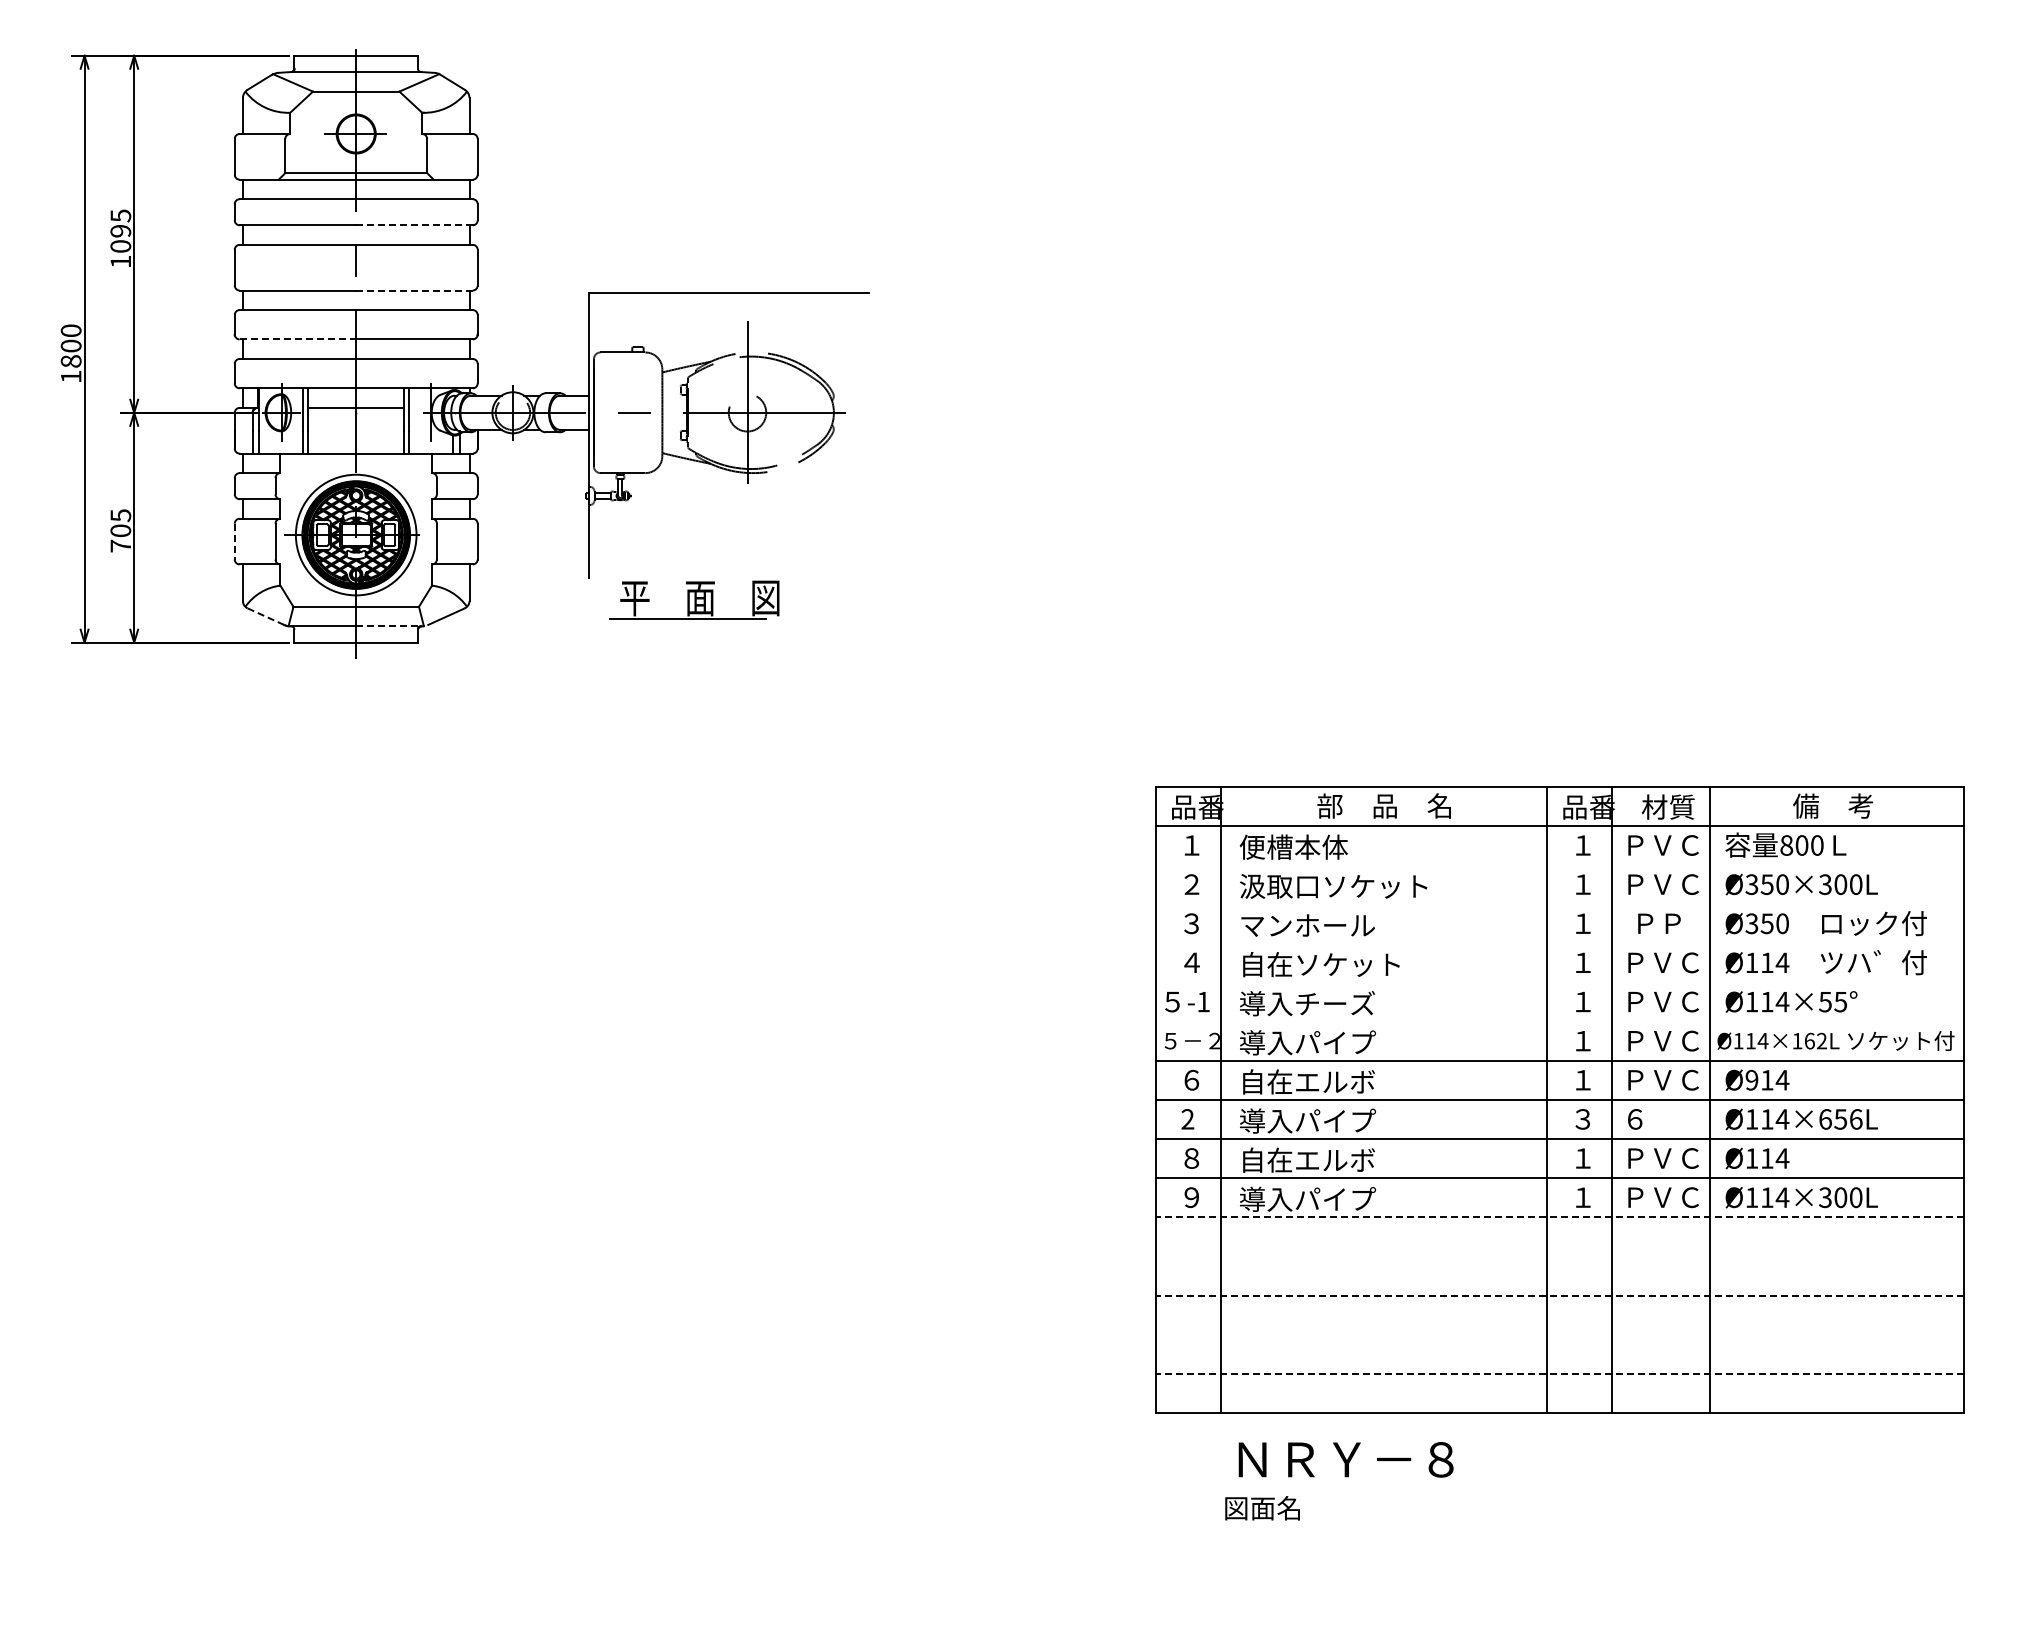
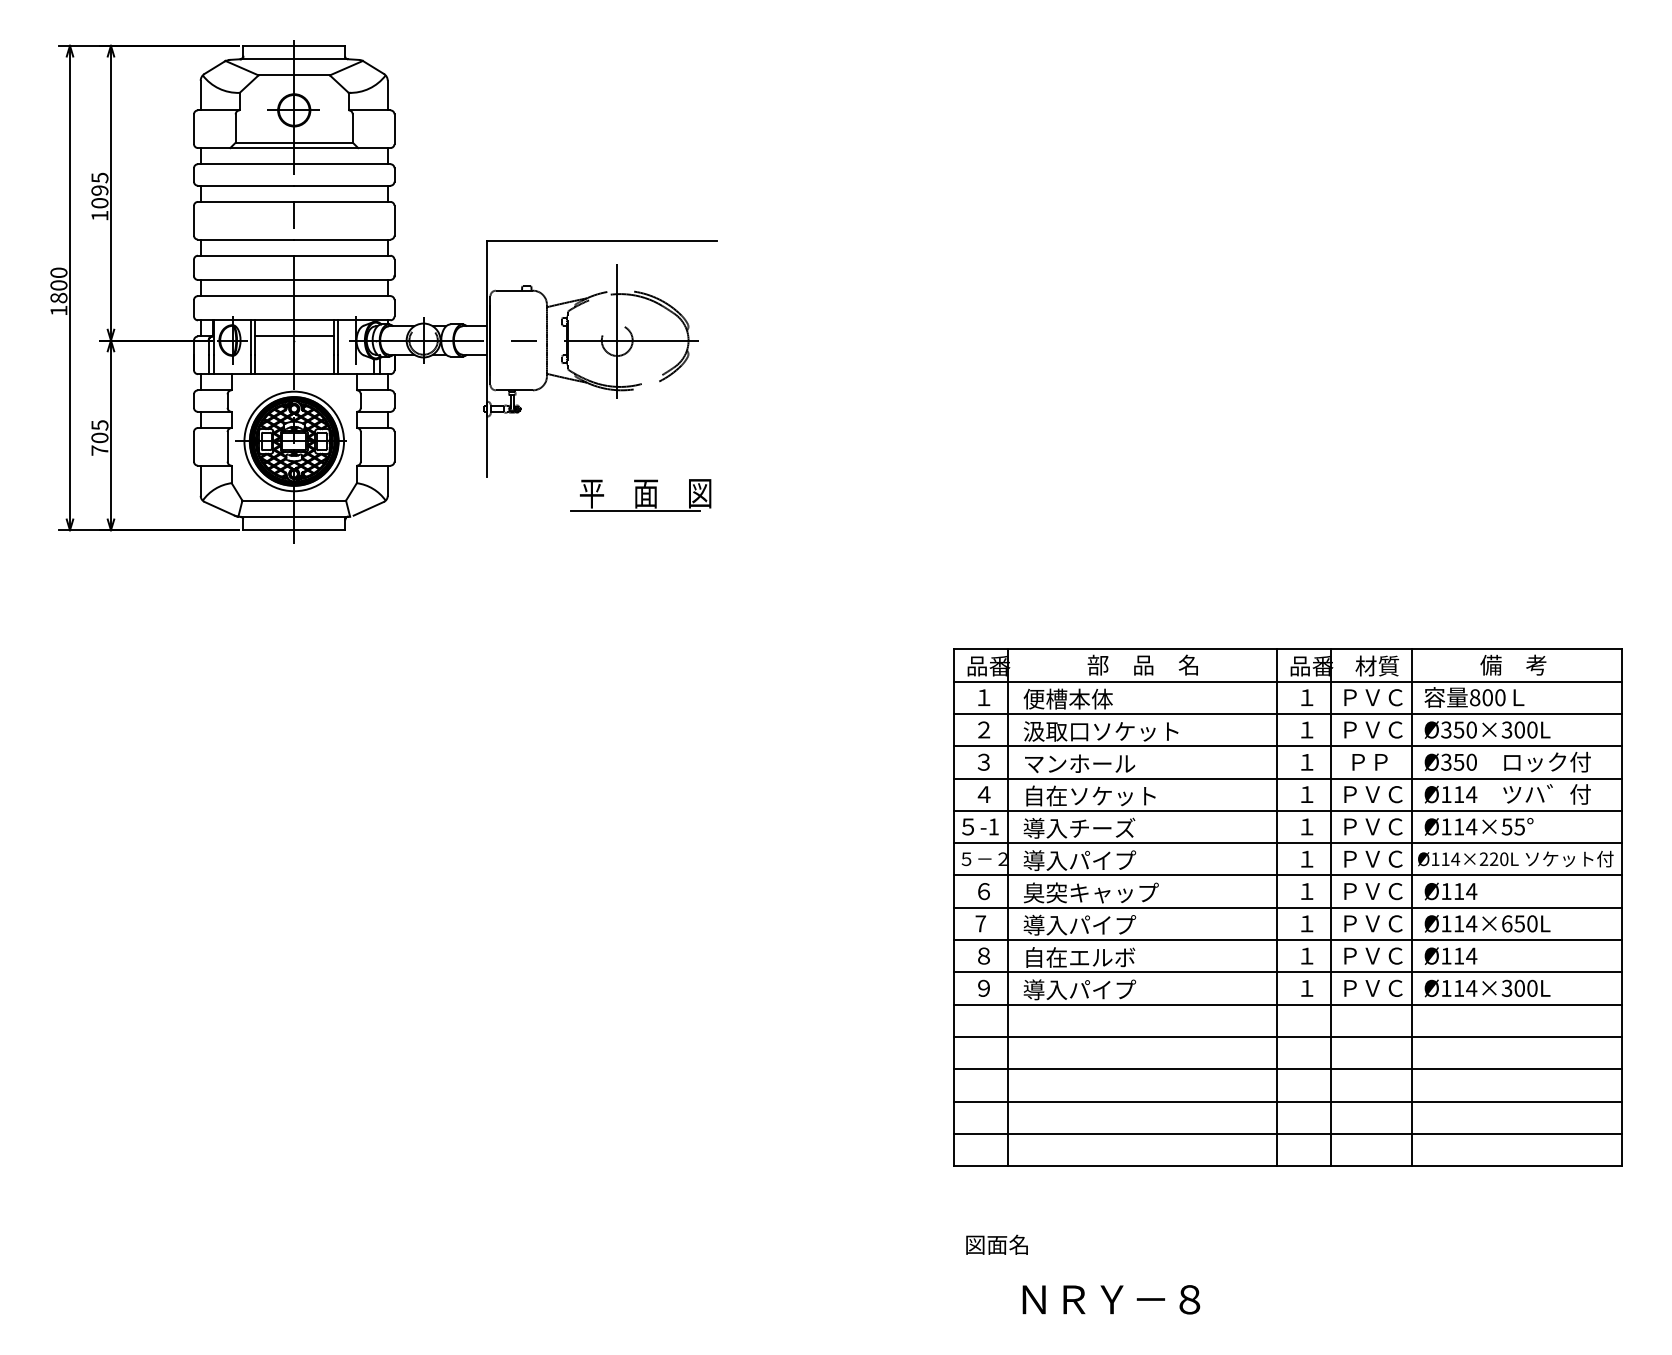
line: (415, 225) -> (343, 185), dashed -> solid
line: (414, 290) -> (342, 239), dashed -> solid
line: (298, 339) -> (246, 280), dashed -> solid
line: (234, 541) -> (193, 446), dashed -> solid
part: (694, 599) -> (641, 494), moved
line: (265, 616) -> (219, 508), dashed -> solid
line: (388, 626) -> (320, 516), dashed -> solid
line: (1559, 865) -> (1287, 714), added
line: (1559, 904) -> (1287, 746), added
line: (1559, 943) -> (1287, 778), added
line: (1559, 982) -> (1287, 810), added
line: (1559, 1021) -> (1287, 843), added
text: (1809, 1040) -> (1493, 858), Ø114×162L -> Ø114×220L
text: (1751, 1079) -> (1446, 890), Ø914 -> Ø114
text: (1321, 1081) -> (1091, 892), 自在エルボ -> 臭突キャップ
text: (1187, 1119) -> (980, 923), 2 -> 7
text: (1582, 1119) -> (1306, 923), ３ -> １
text: (1663, 1119) -> (1373, 923), ６ -> ＰＶＣ
text: (1856, 1119) -> (1532, 923), Ø114×656L -> Ø114×650L
line: (1559, 1217) -> (1287, 1004), dashed -> solid
line: (1559, 1256) -> (1287, 1037), added
line: (1559, 1295) -> (1287, 1069), dashed -> solid
line: (1559, 1334) -> (1287, 1101), added
line: (1559, 1373) -> (1287, 1133), dashed -> solid
text: (1345, 1459) -> (1110, 1299), moved
text: (1262, 1508) -> (996, 1245), moved

